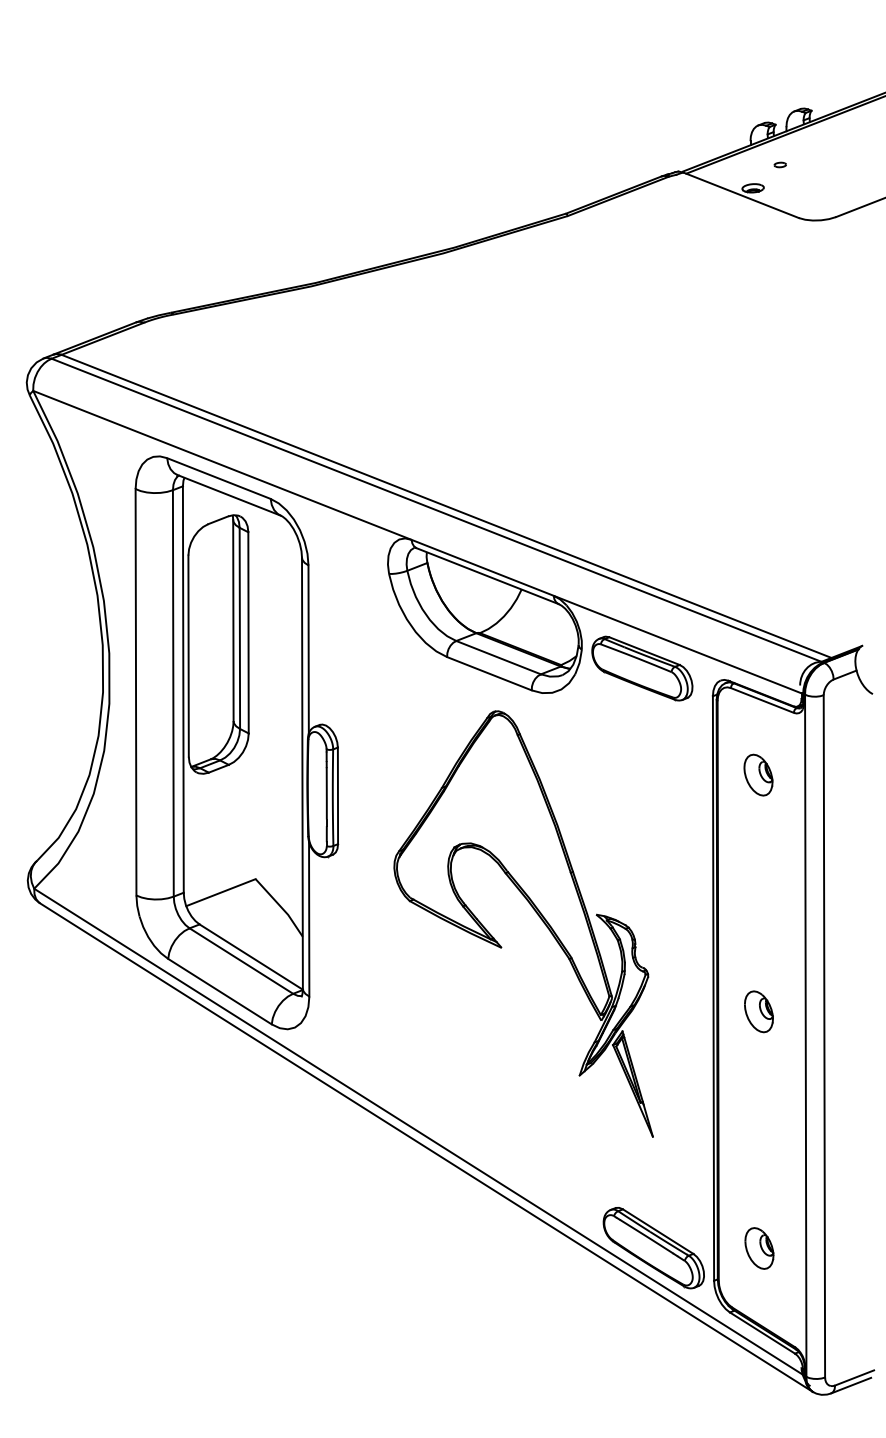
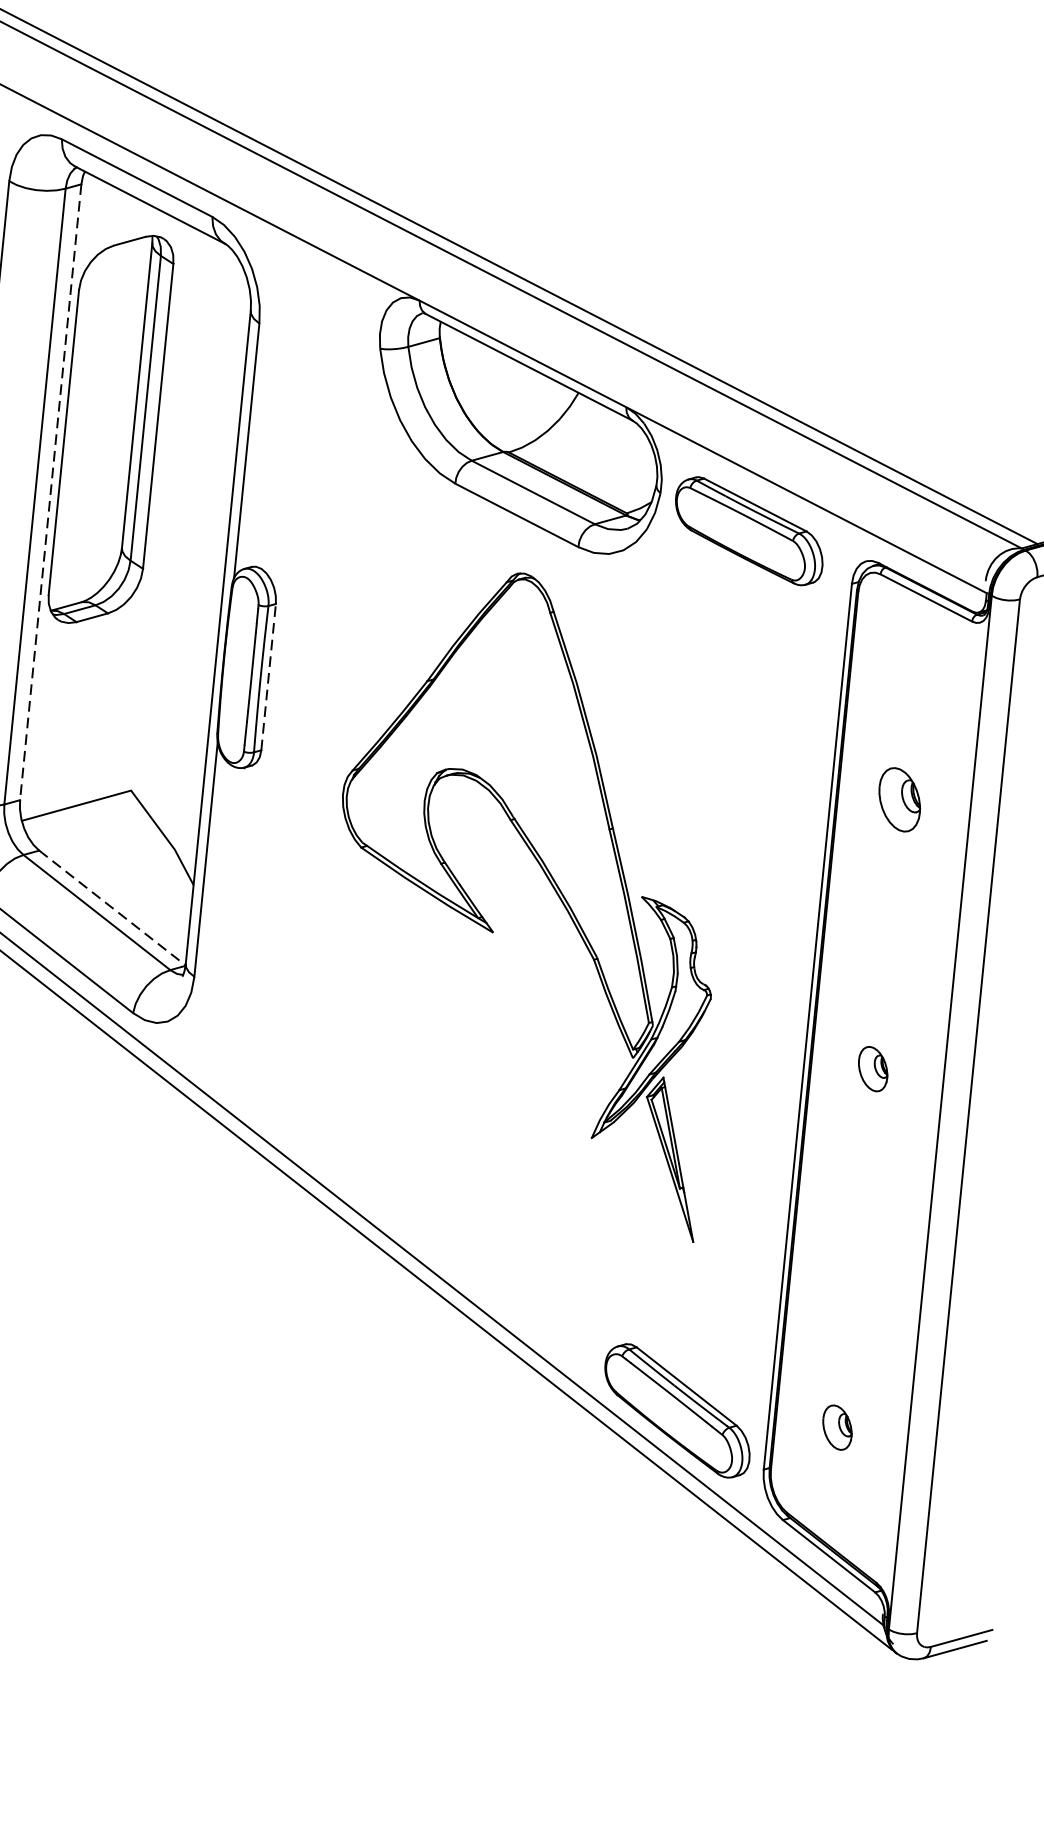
line: (183, 690) -> (50, 493), solid -> dashed
part: (758, 774) -> (899, 798), moved
line: (337, 795) -> (267, 676), solid -> dashed
line: (251, 957) -> (112, 908), solid -> dashed
part: (758, 1011) -> (872, 1068), size x0.7
part: (759, 1248) -> (837, 1427), size x0.7

